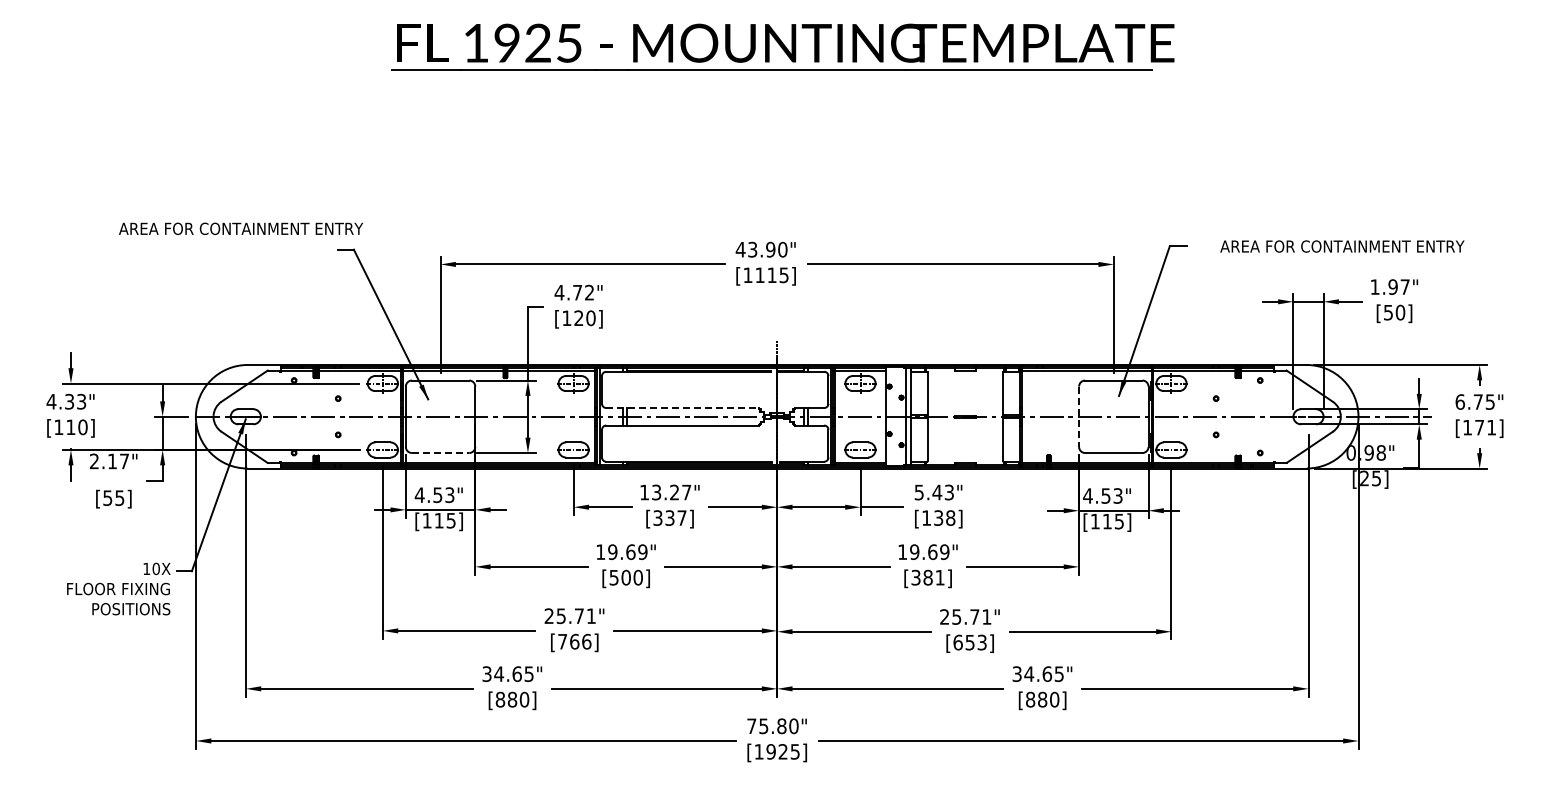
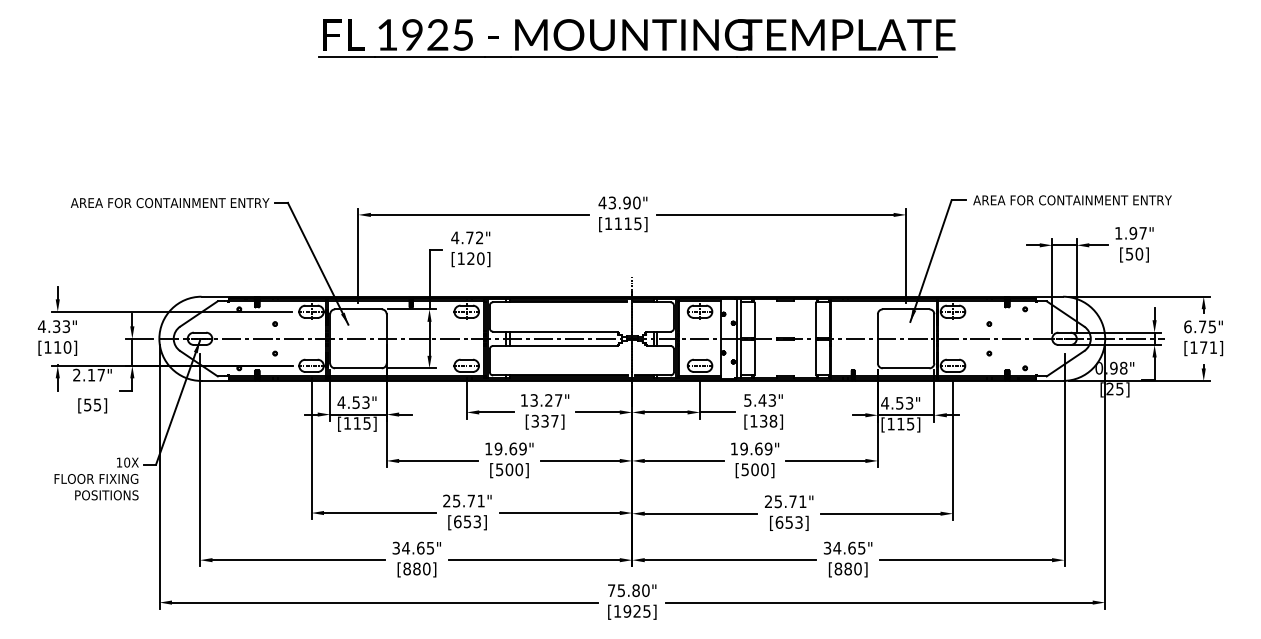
text: (240, 228) -> (169, 202), moved
text: (1342, 246) -> (1072, 200), moved
line: (683, 408) -> (556, 332), dashed -> solid
line: (1079, 417) -> (878, 339), dashed -> solid
line: (440, 453) -> (358, 368), dashed -> solid
text: (928, 577) -> (755, 469), [381] -> [500]
text: (574, 641) -> (467, 521), [766] -> [653]

